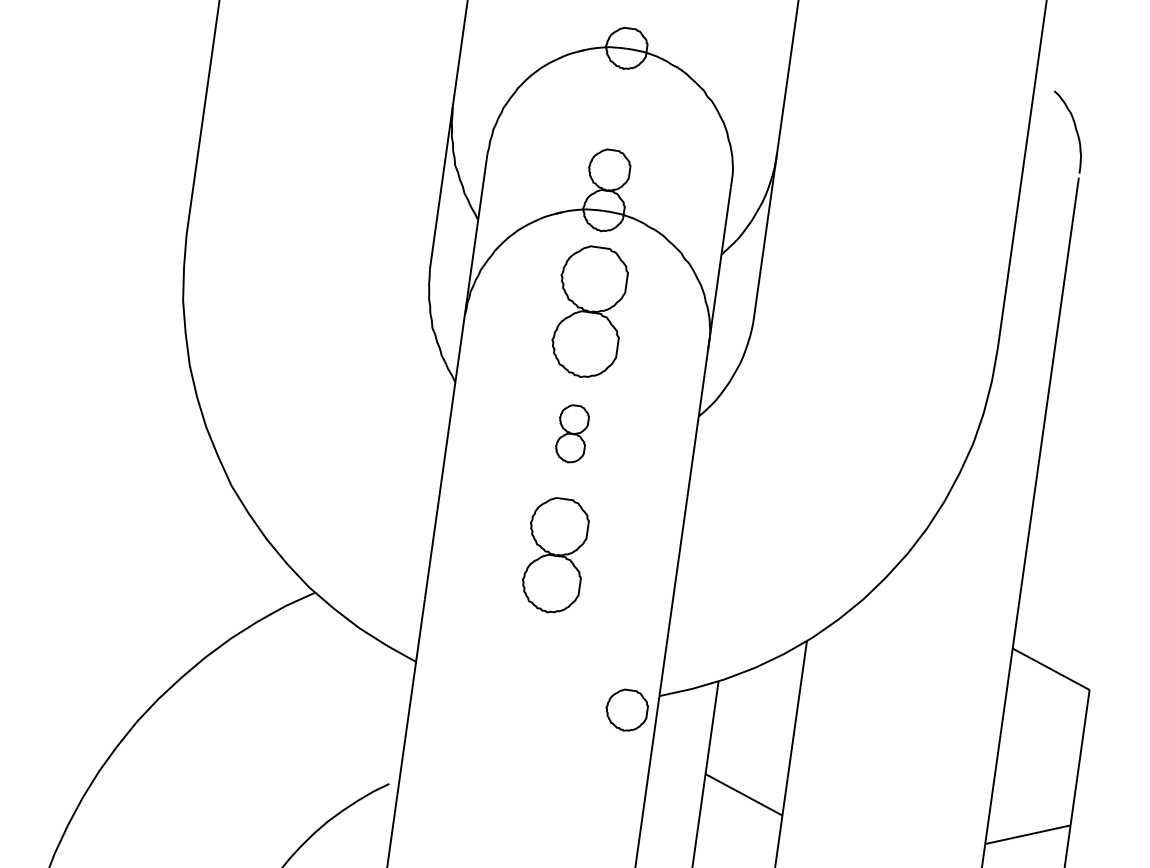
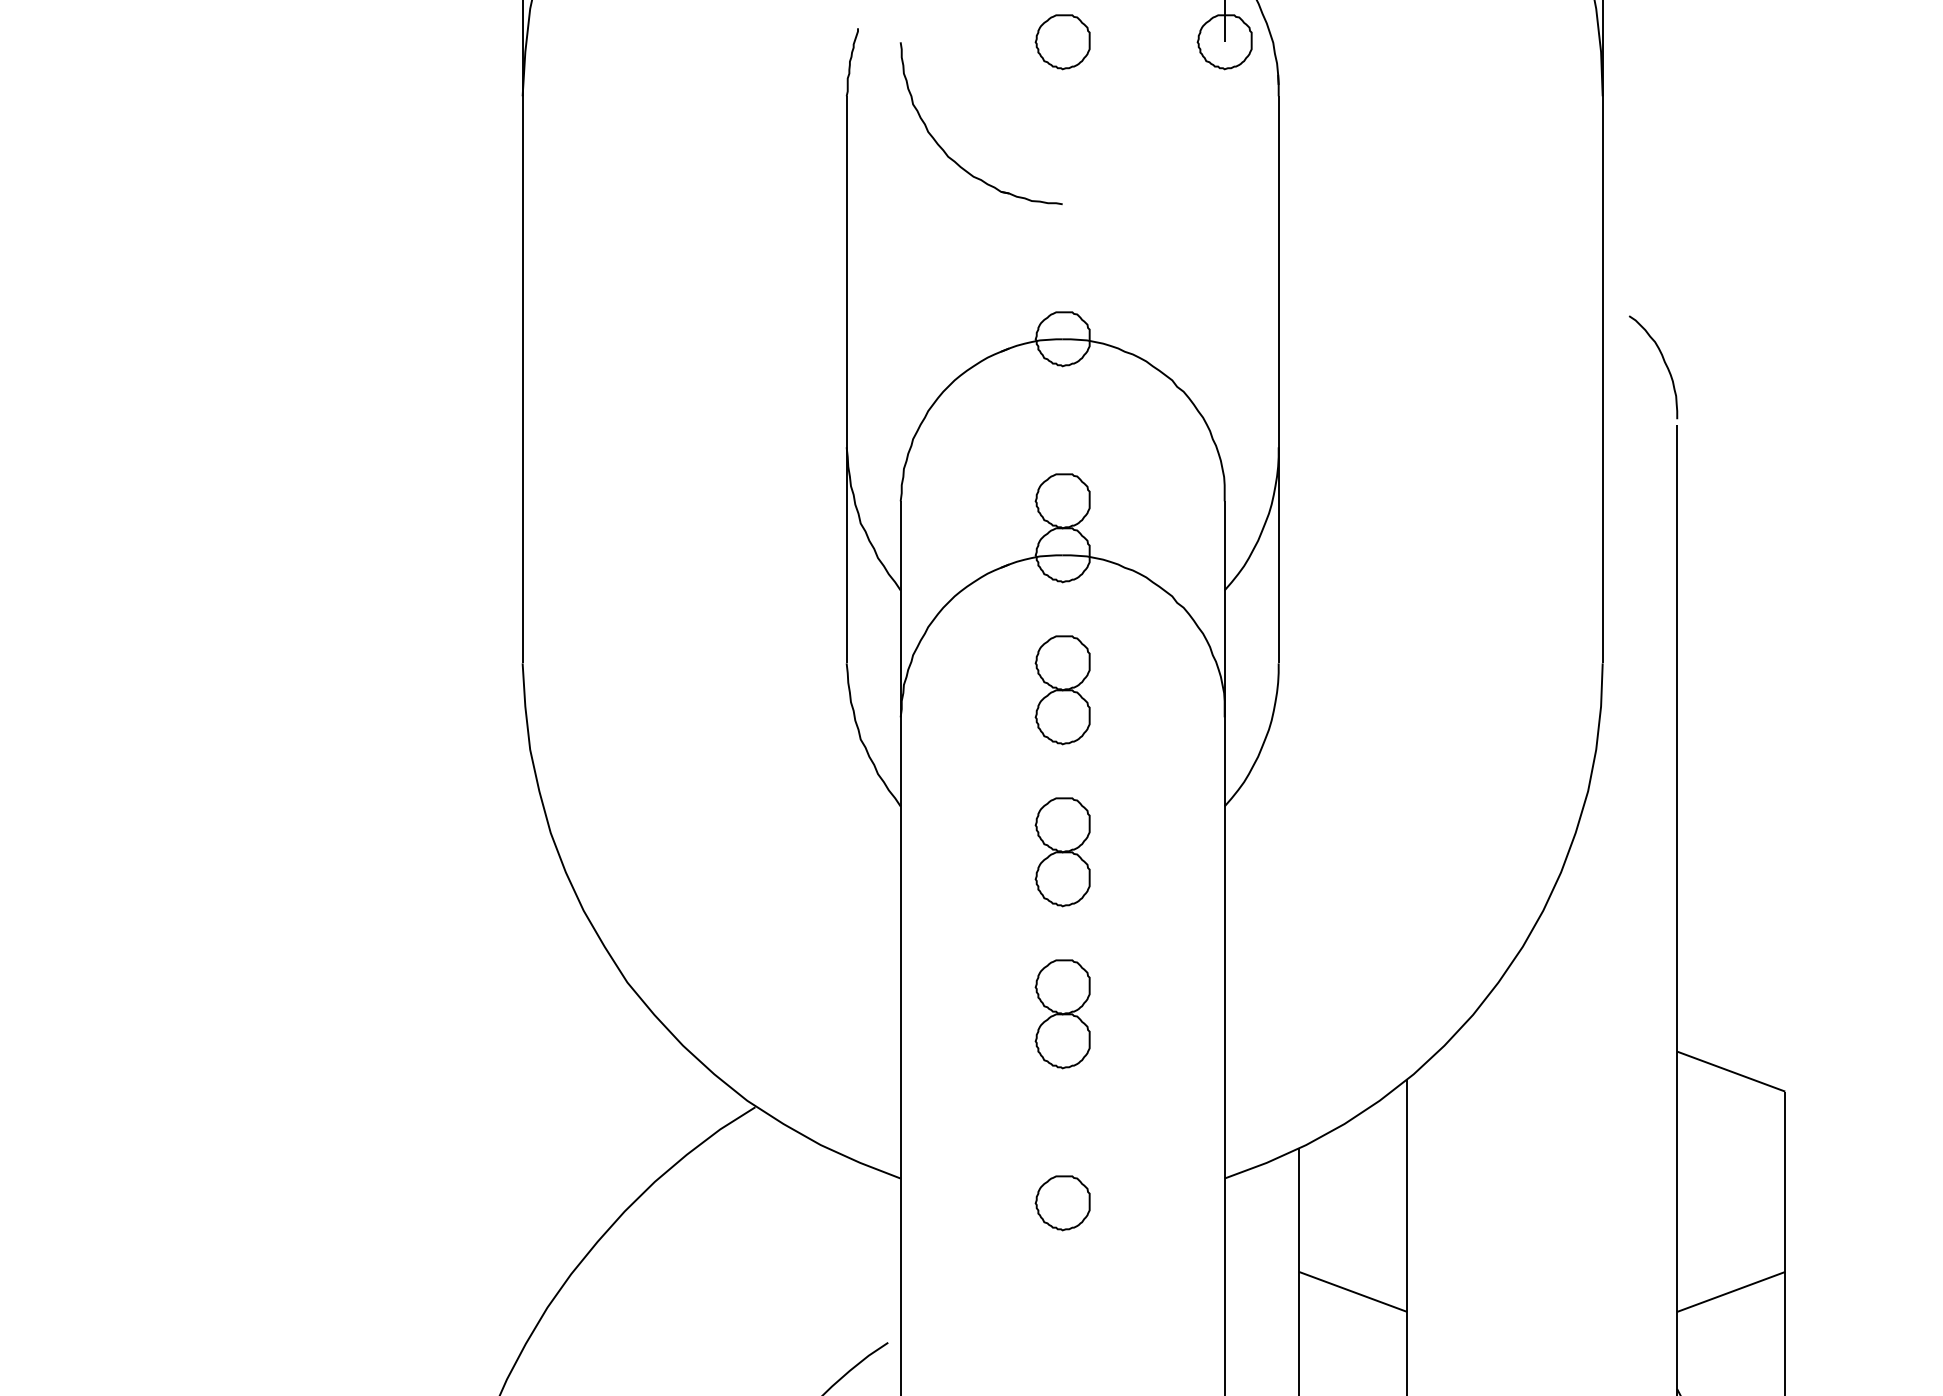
part: (589, 312) -> (1062, 690), size x0.62
part: (572, 434) -> (1062, 852), size x1.43
part: (554, 555) -> (1062, 1014), size x0.71
part: (626, 710) -> (1062, 1203), moved

